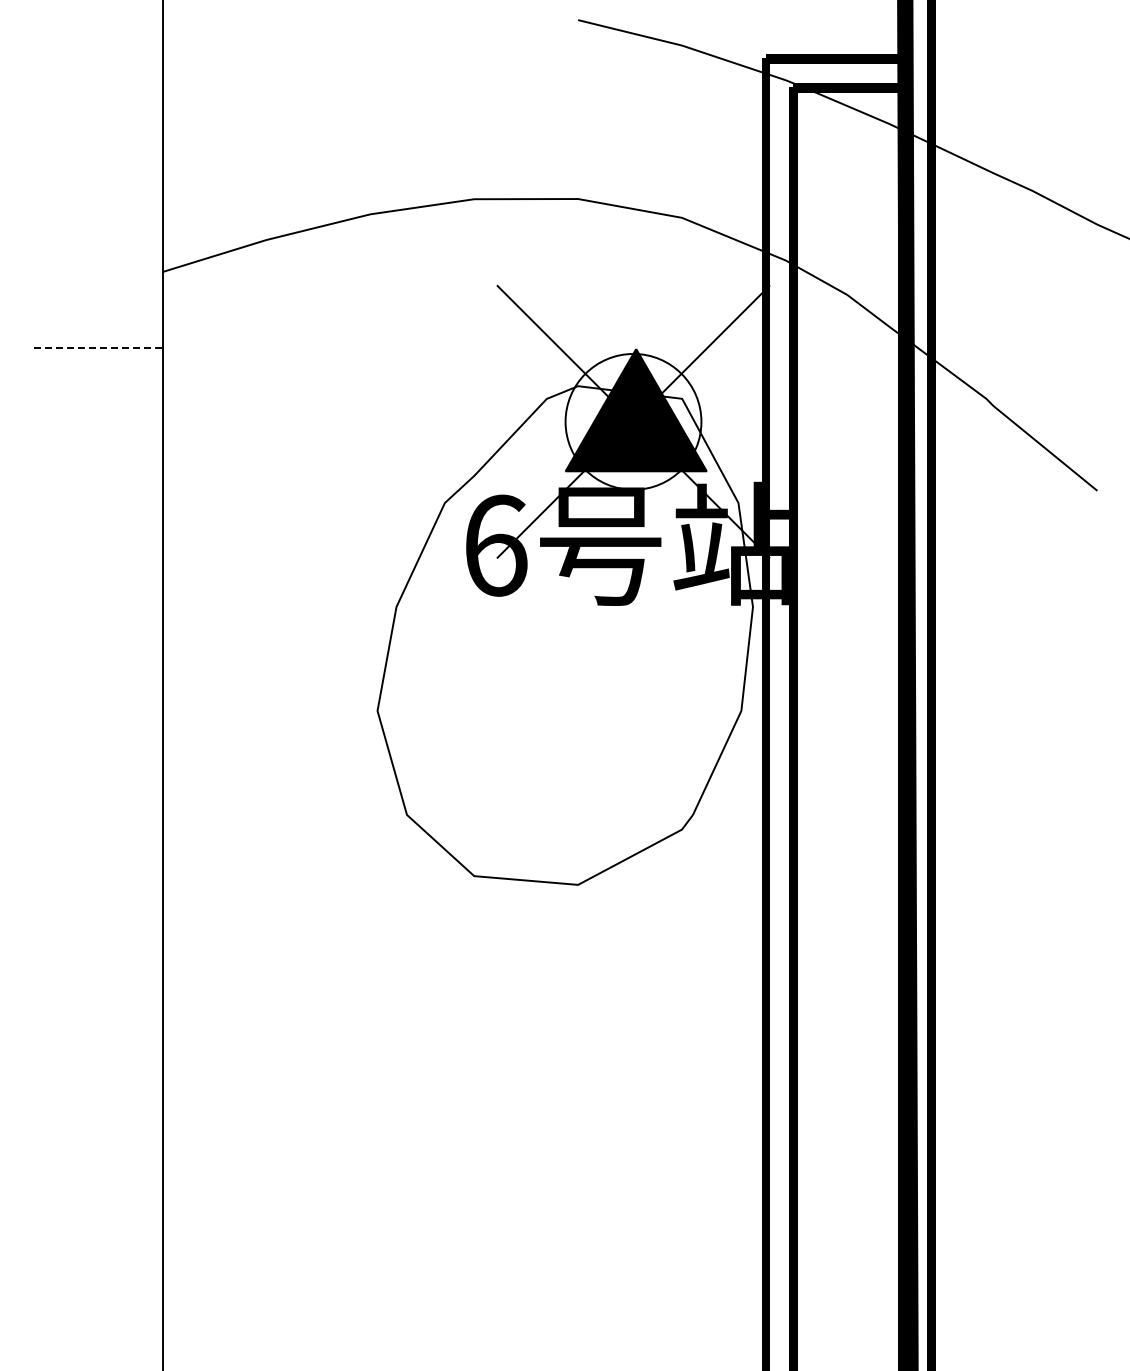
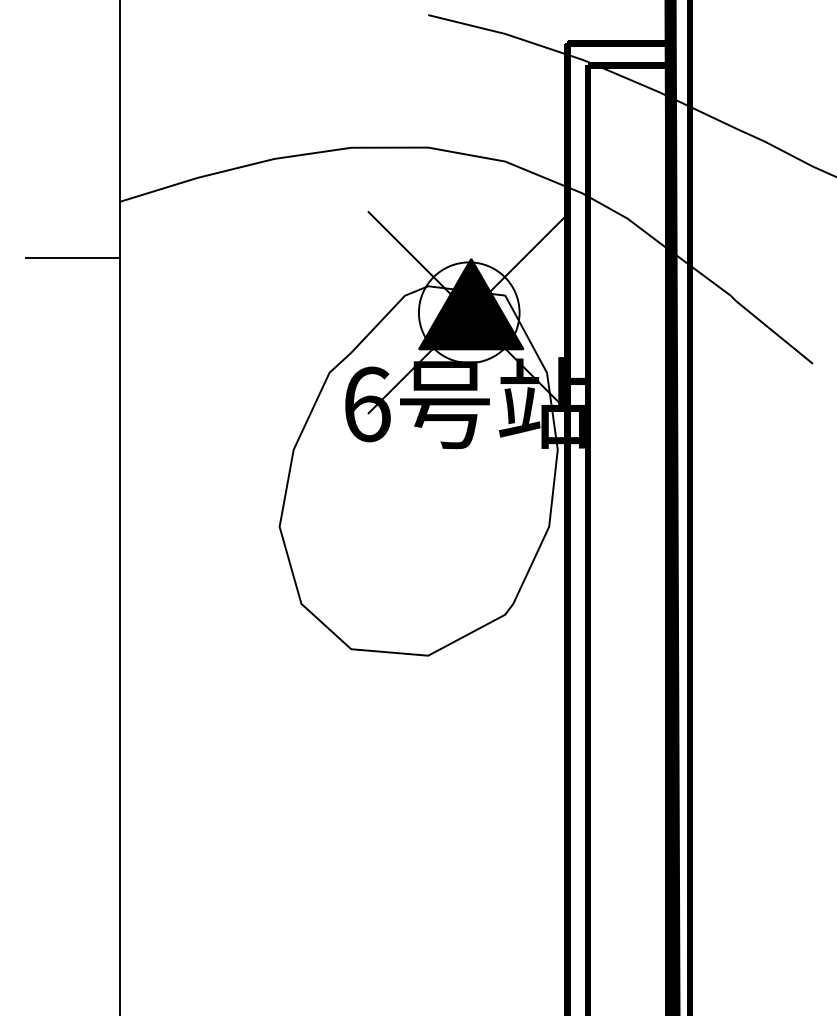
line: (98, 348) -> (72, 258), dashed -> solid

